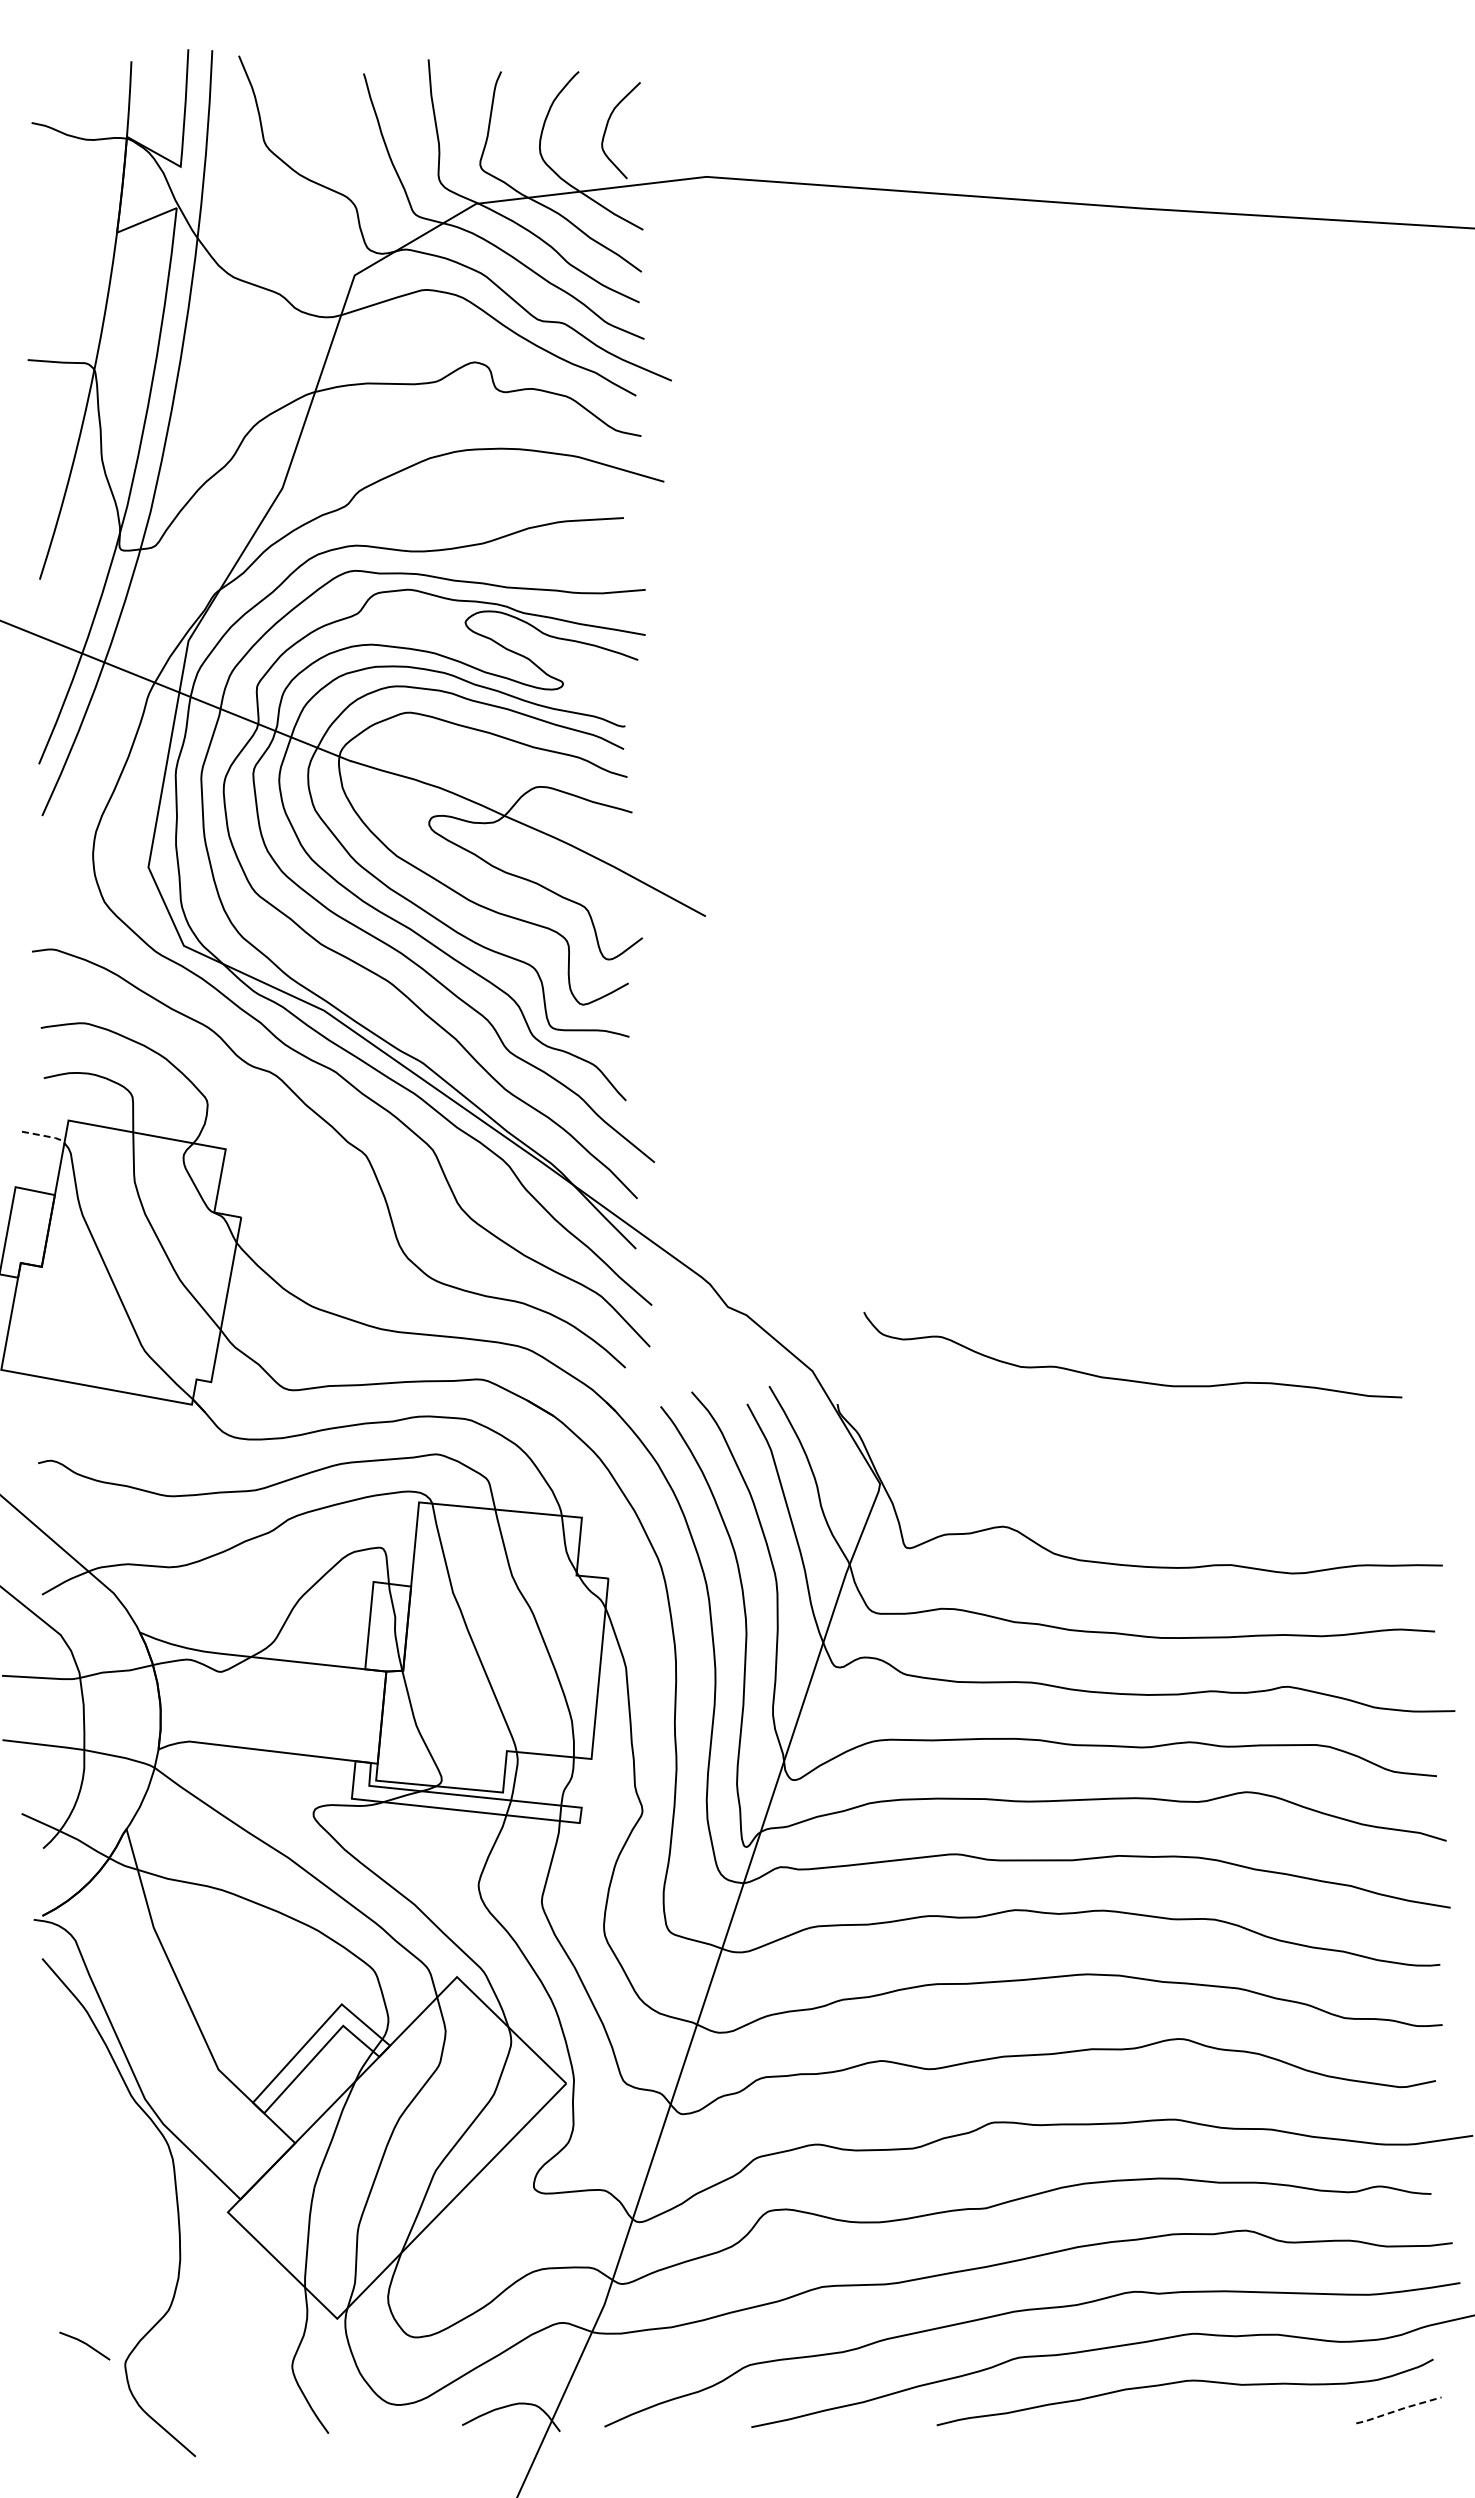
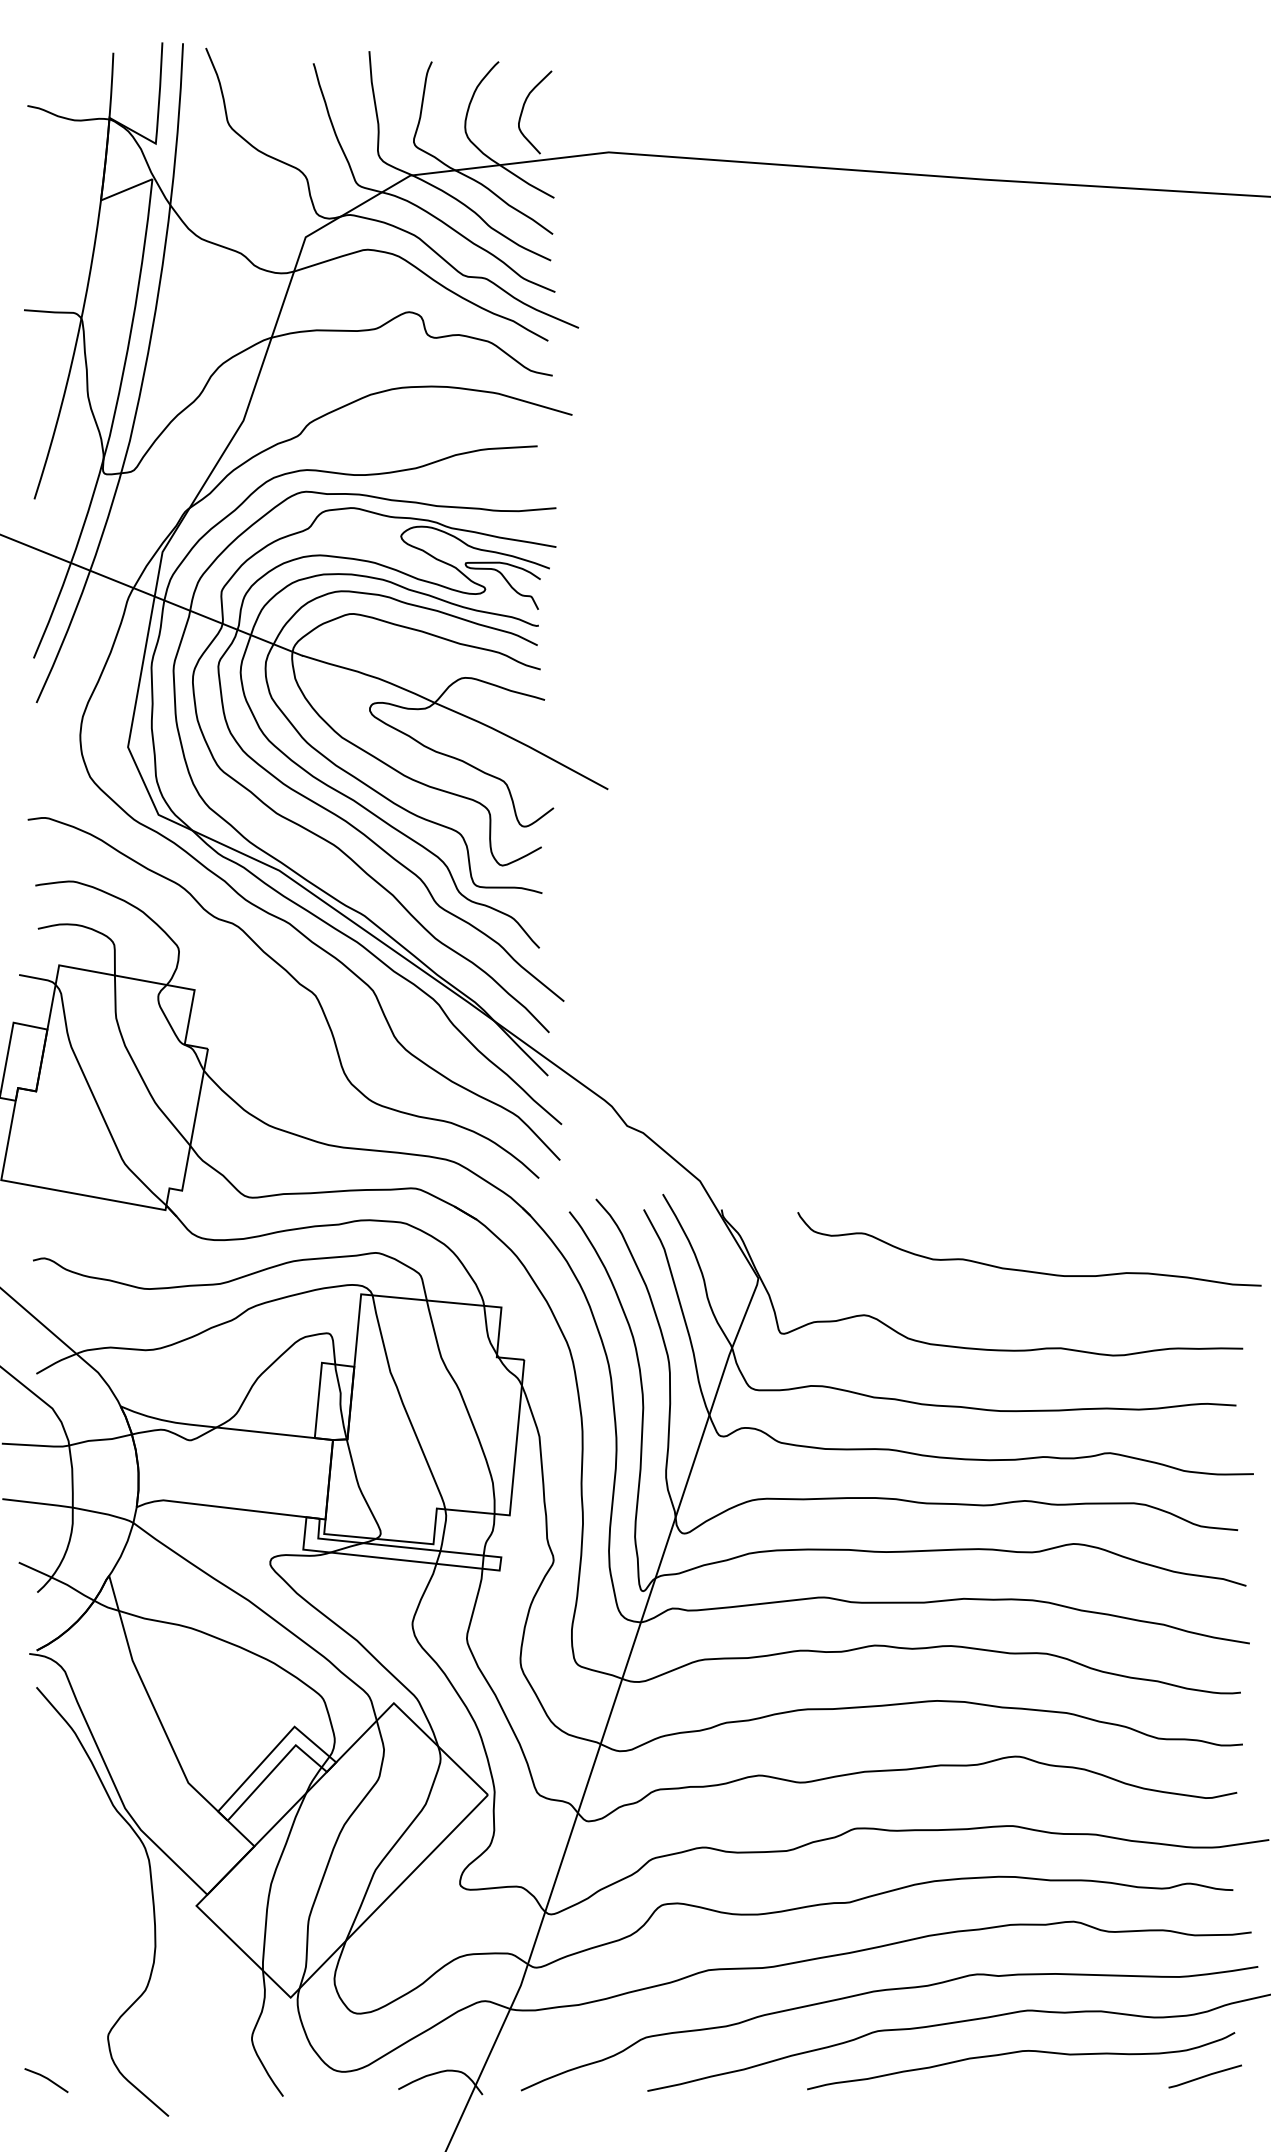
curve: (587, 675) -> (506, 581), added
line: (44, 1136) -> (38, 979), dashed -> solid
curve: (1130, 1379) -> (1027, 1270), moved
line: (85, 2344) -> (47, 2079), moved
line: (1398, 2410) -> (1204, 2076), dashed -> solid

